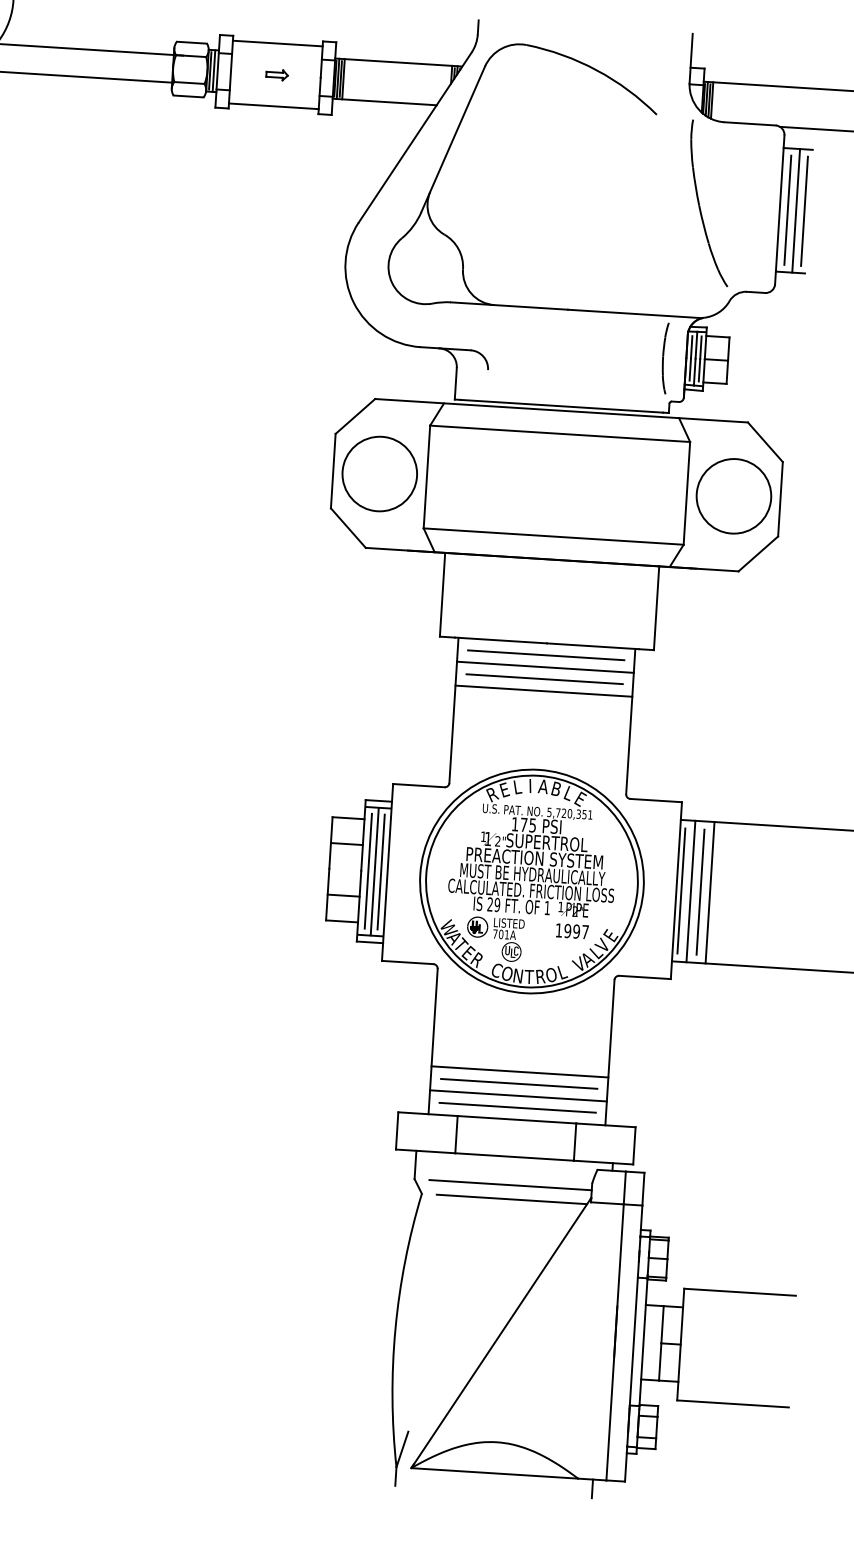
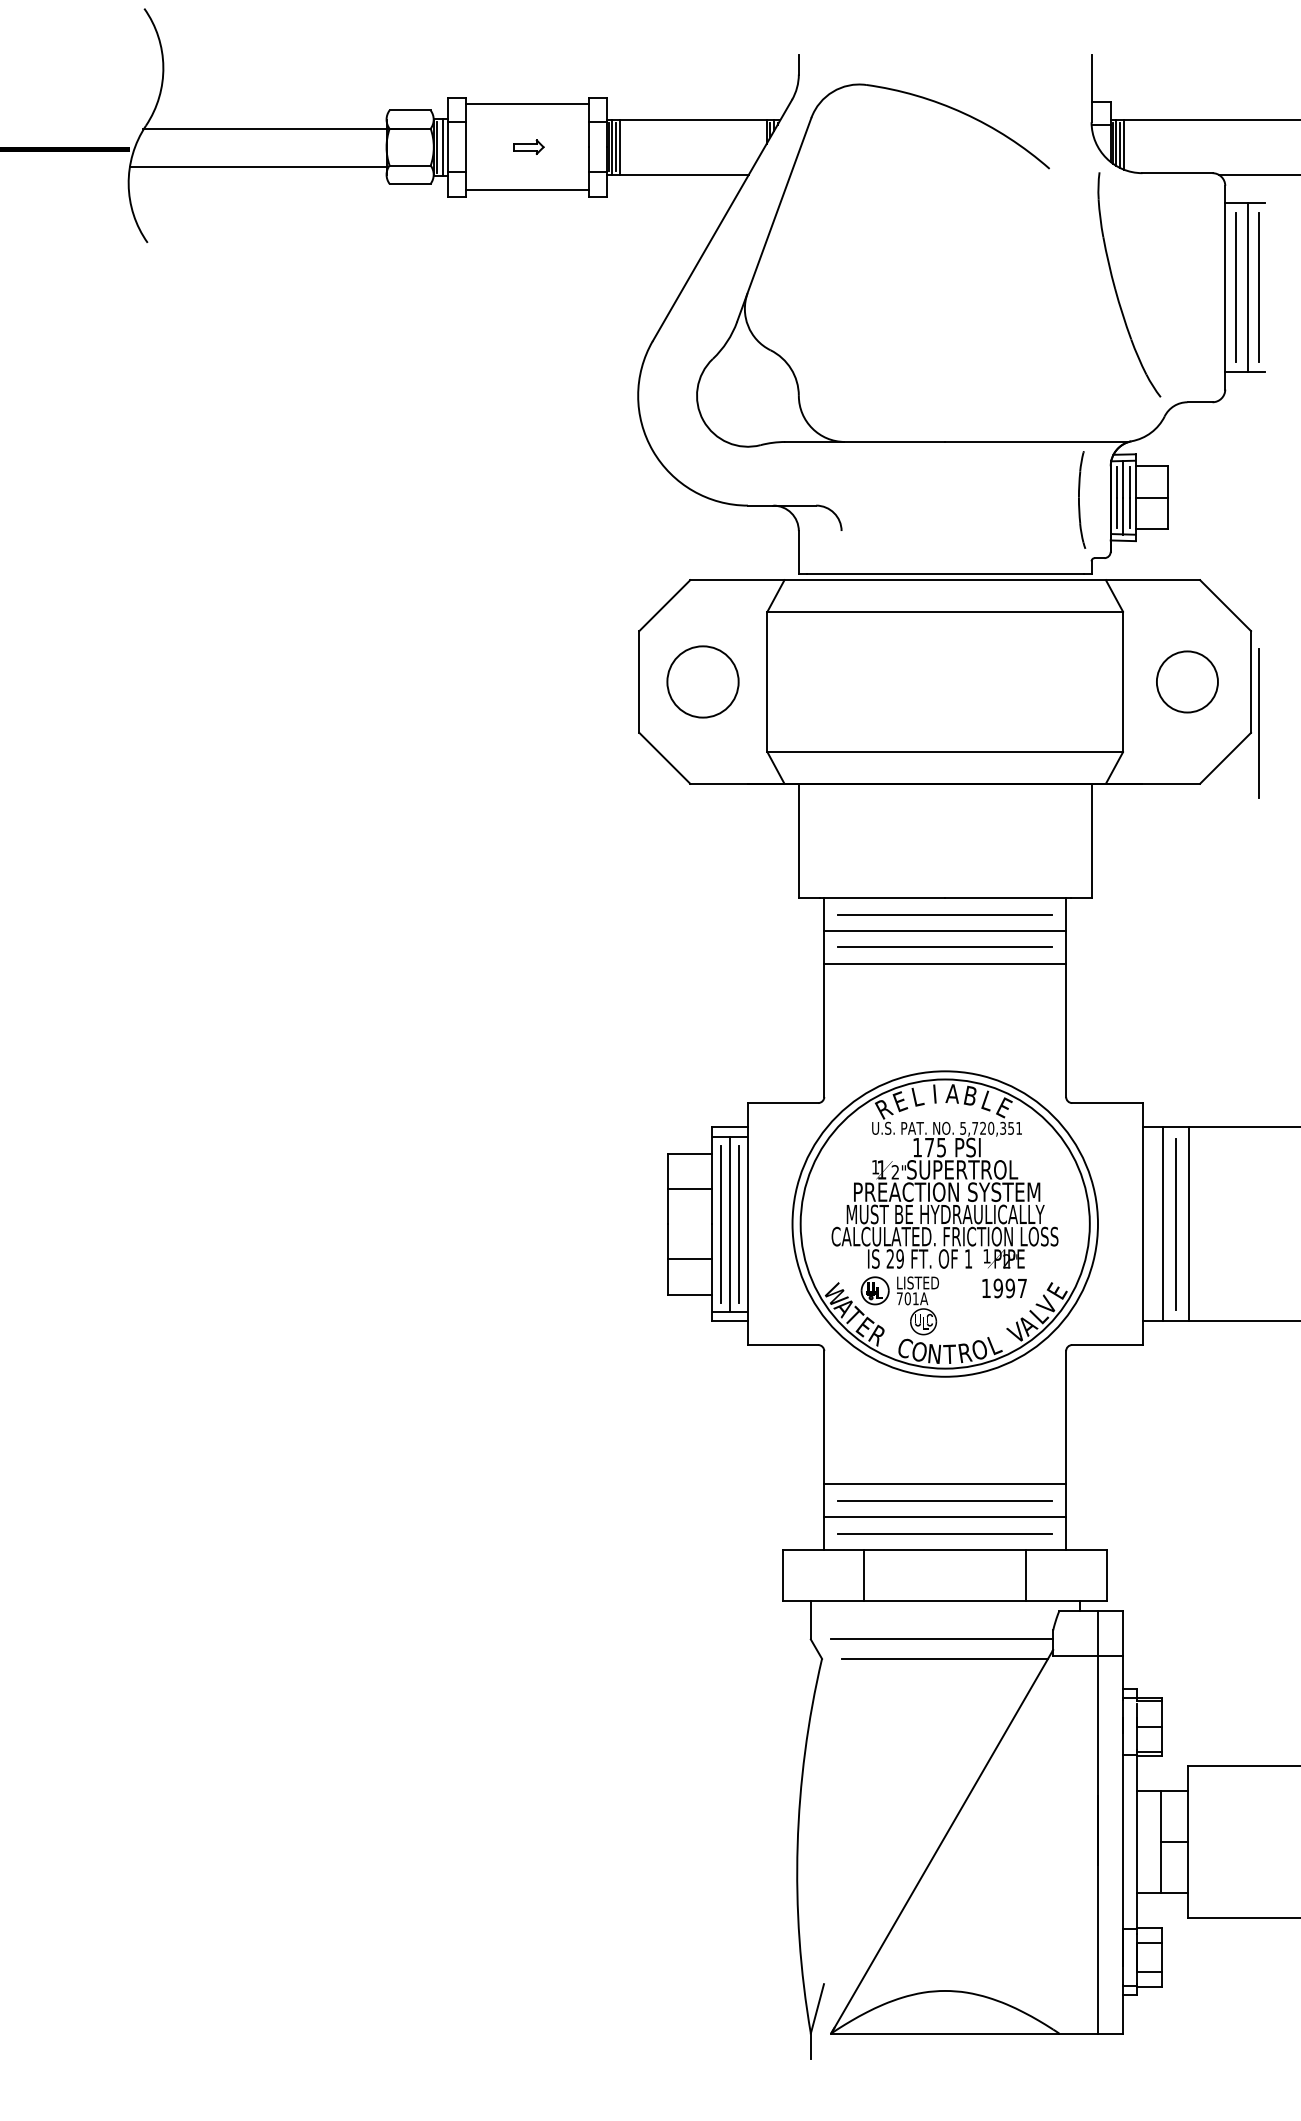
circle: (379, 473) -> (702, 681), size x0.7
circle: (734, 495) -> (1187, 681), size x0.6
line: (784, 529) -> (1258, 723), added
line: (681, 890) -> (1149, 1223), removed
line: (592, 1488) -> (1079, 2045), removed

